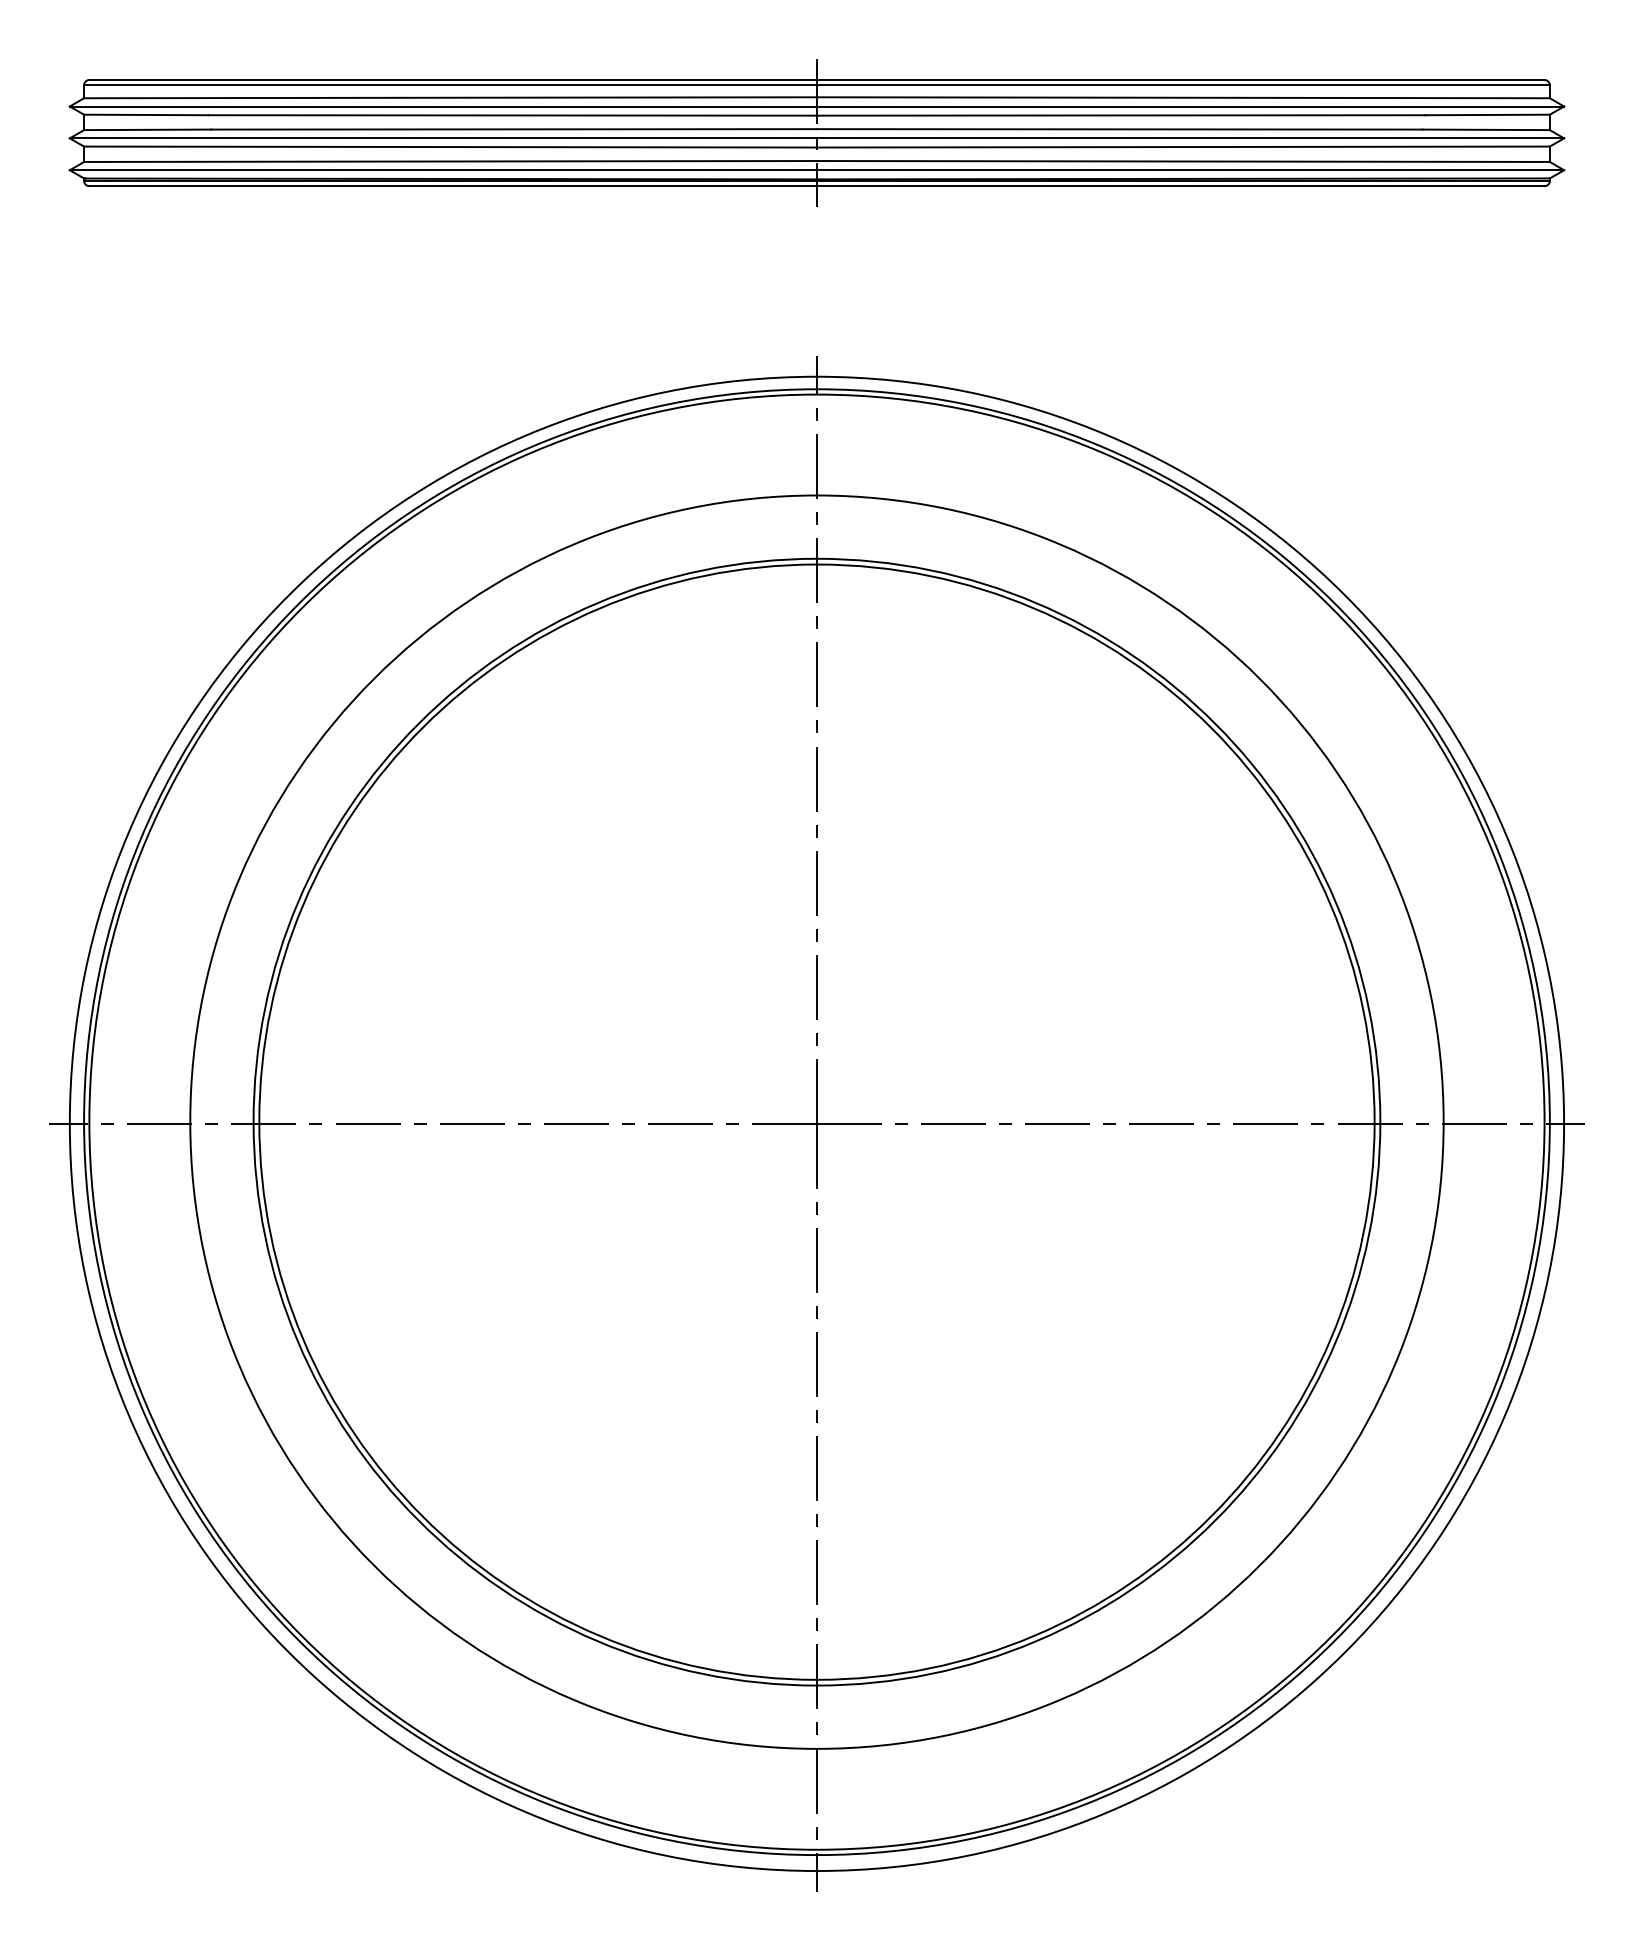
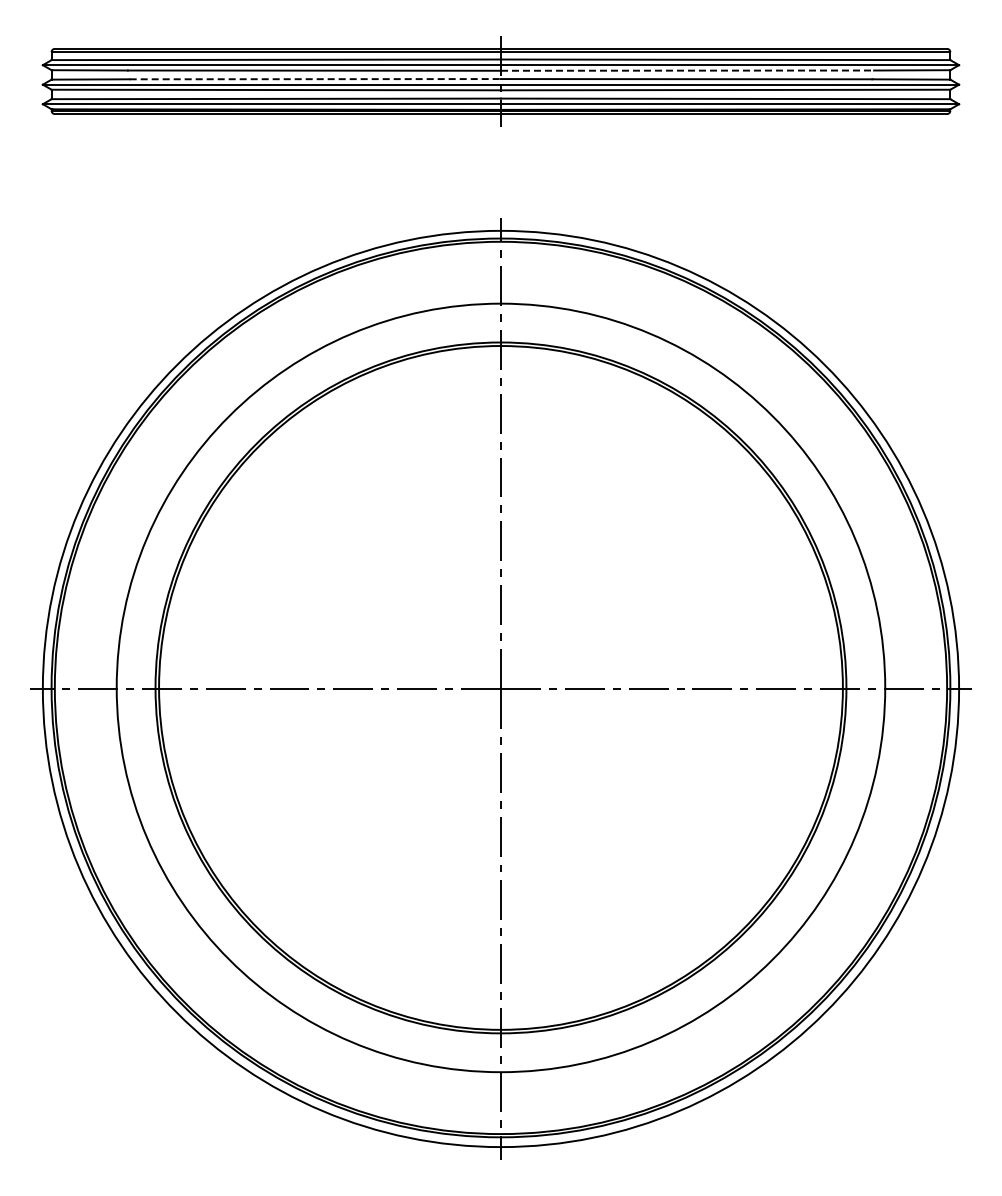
line: (1121, 115) -> (687, 70), solid -> dashed
line: (514, 129) -> (315, 79), solid -> dashed

